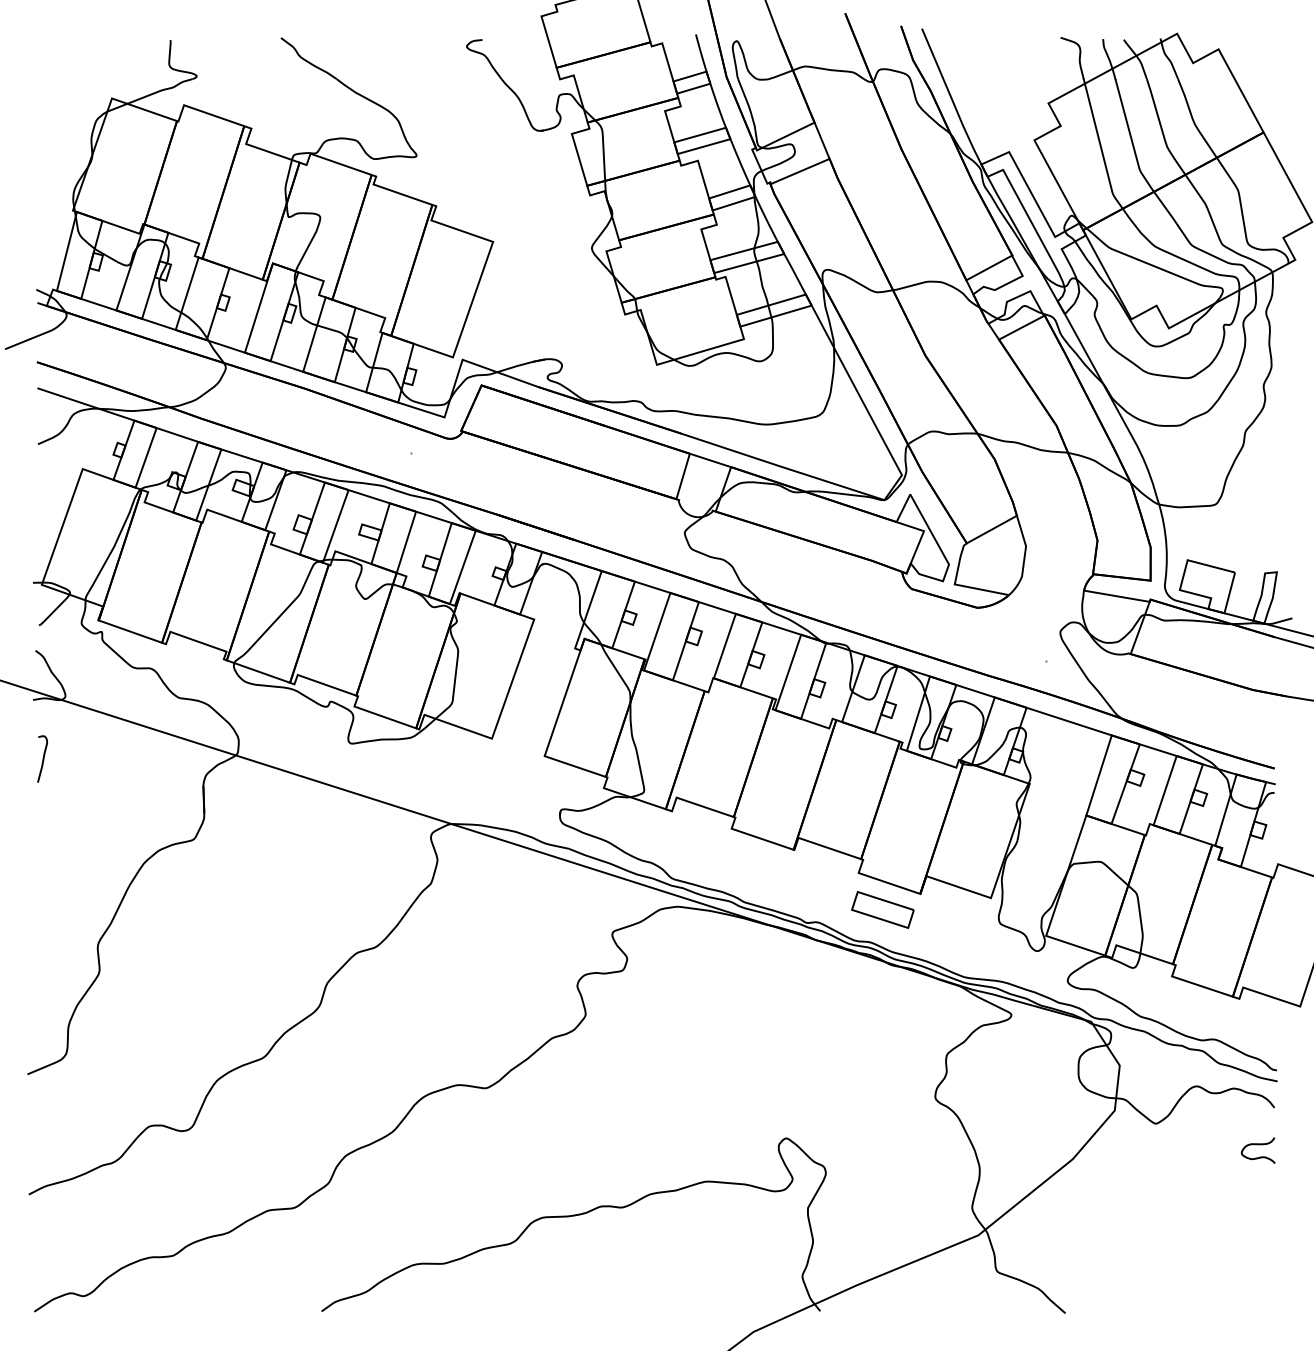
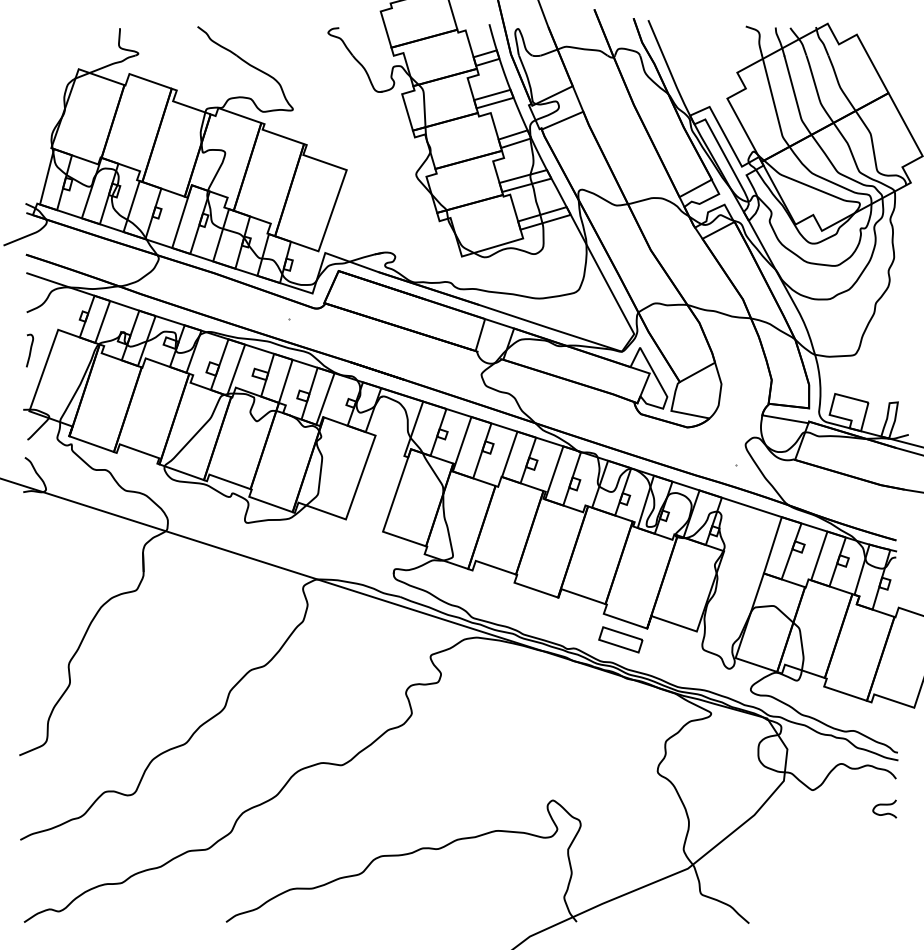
curve: (43, 758) -> (30, 350), moved

